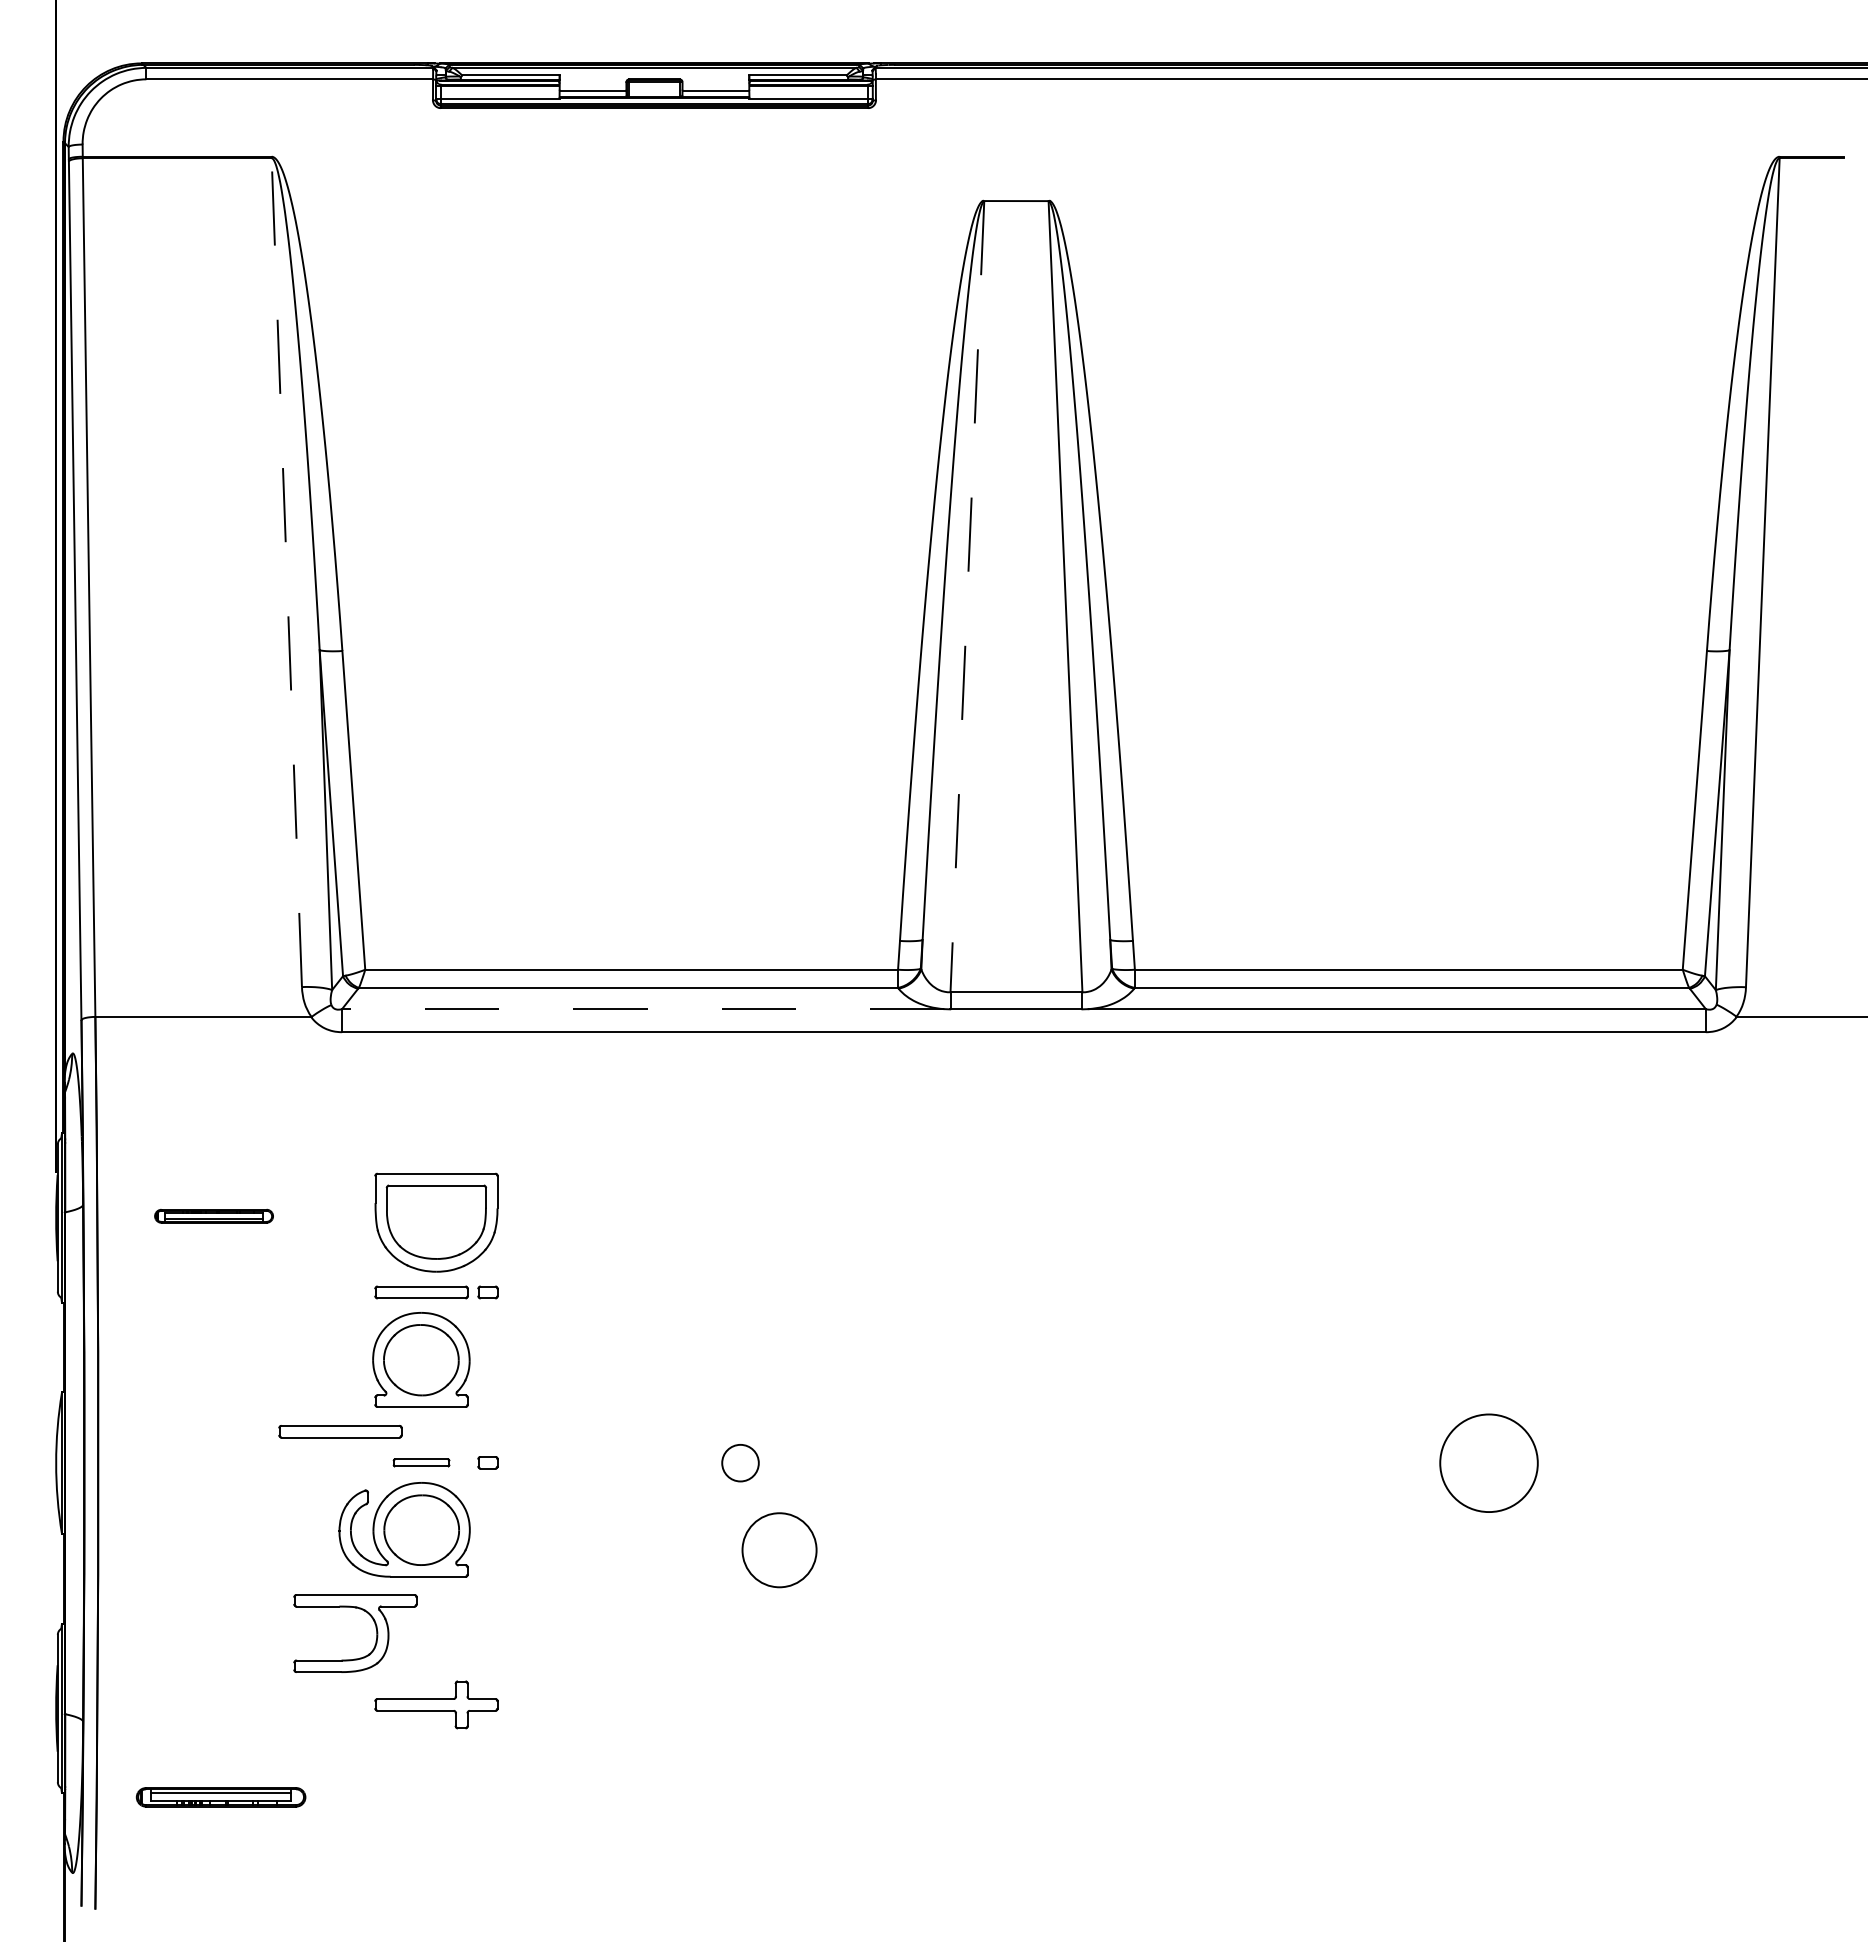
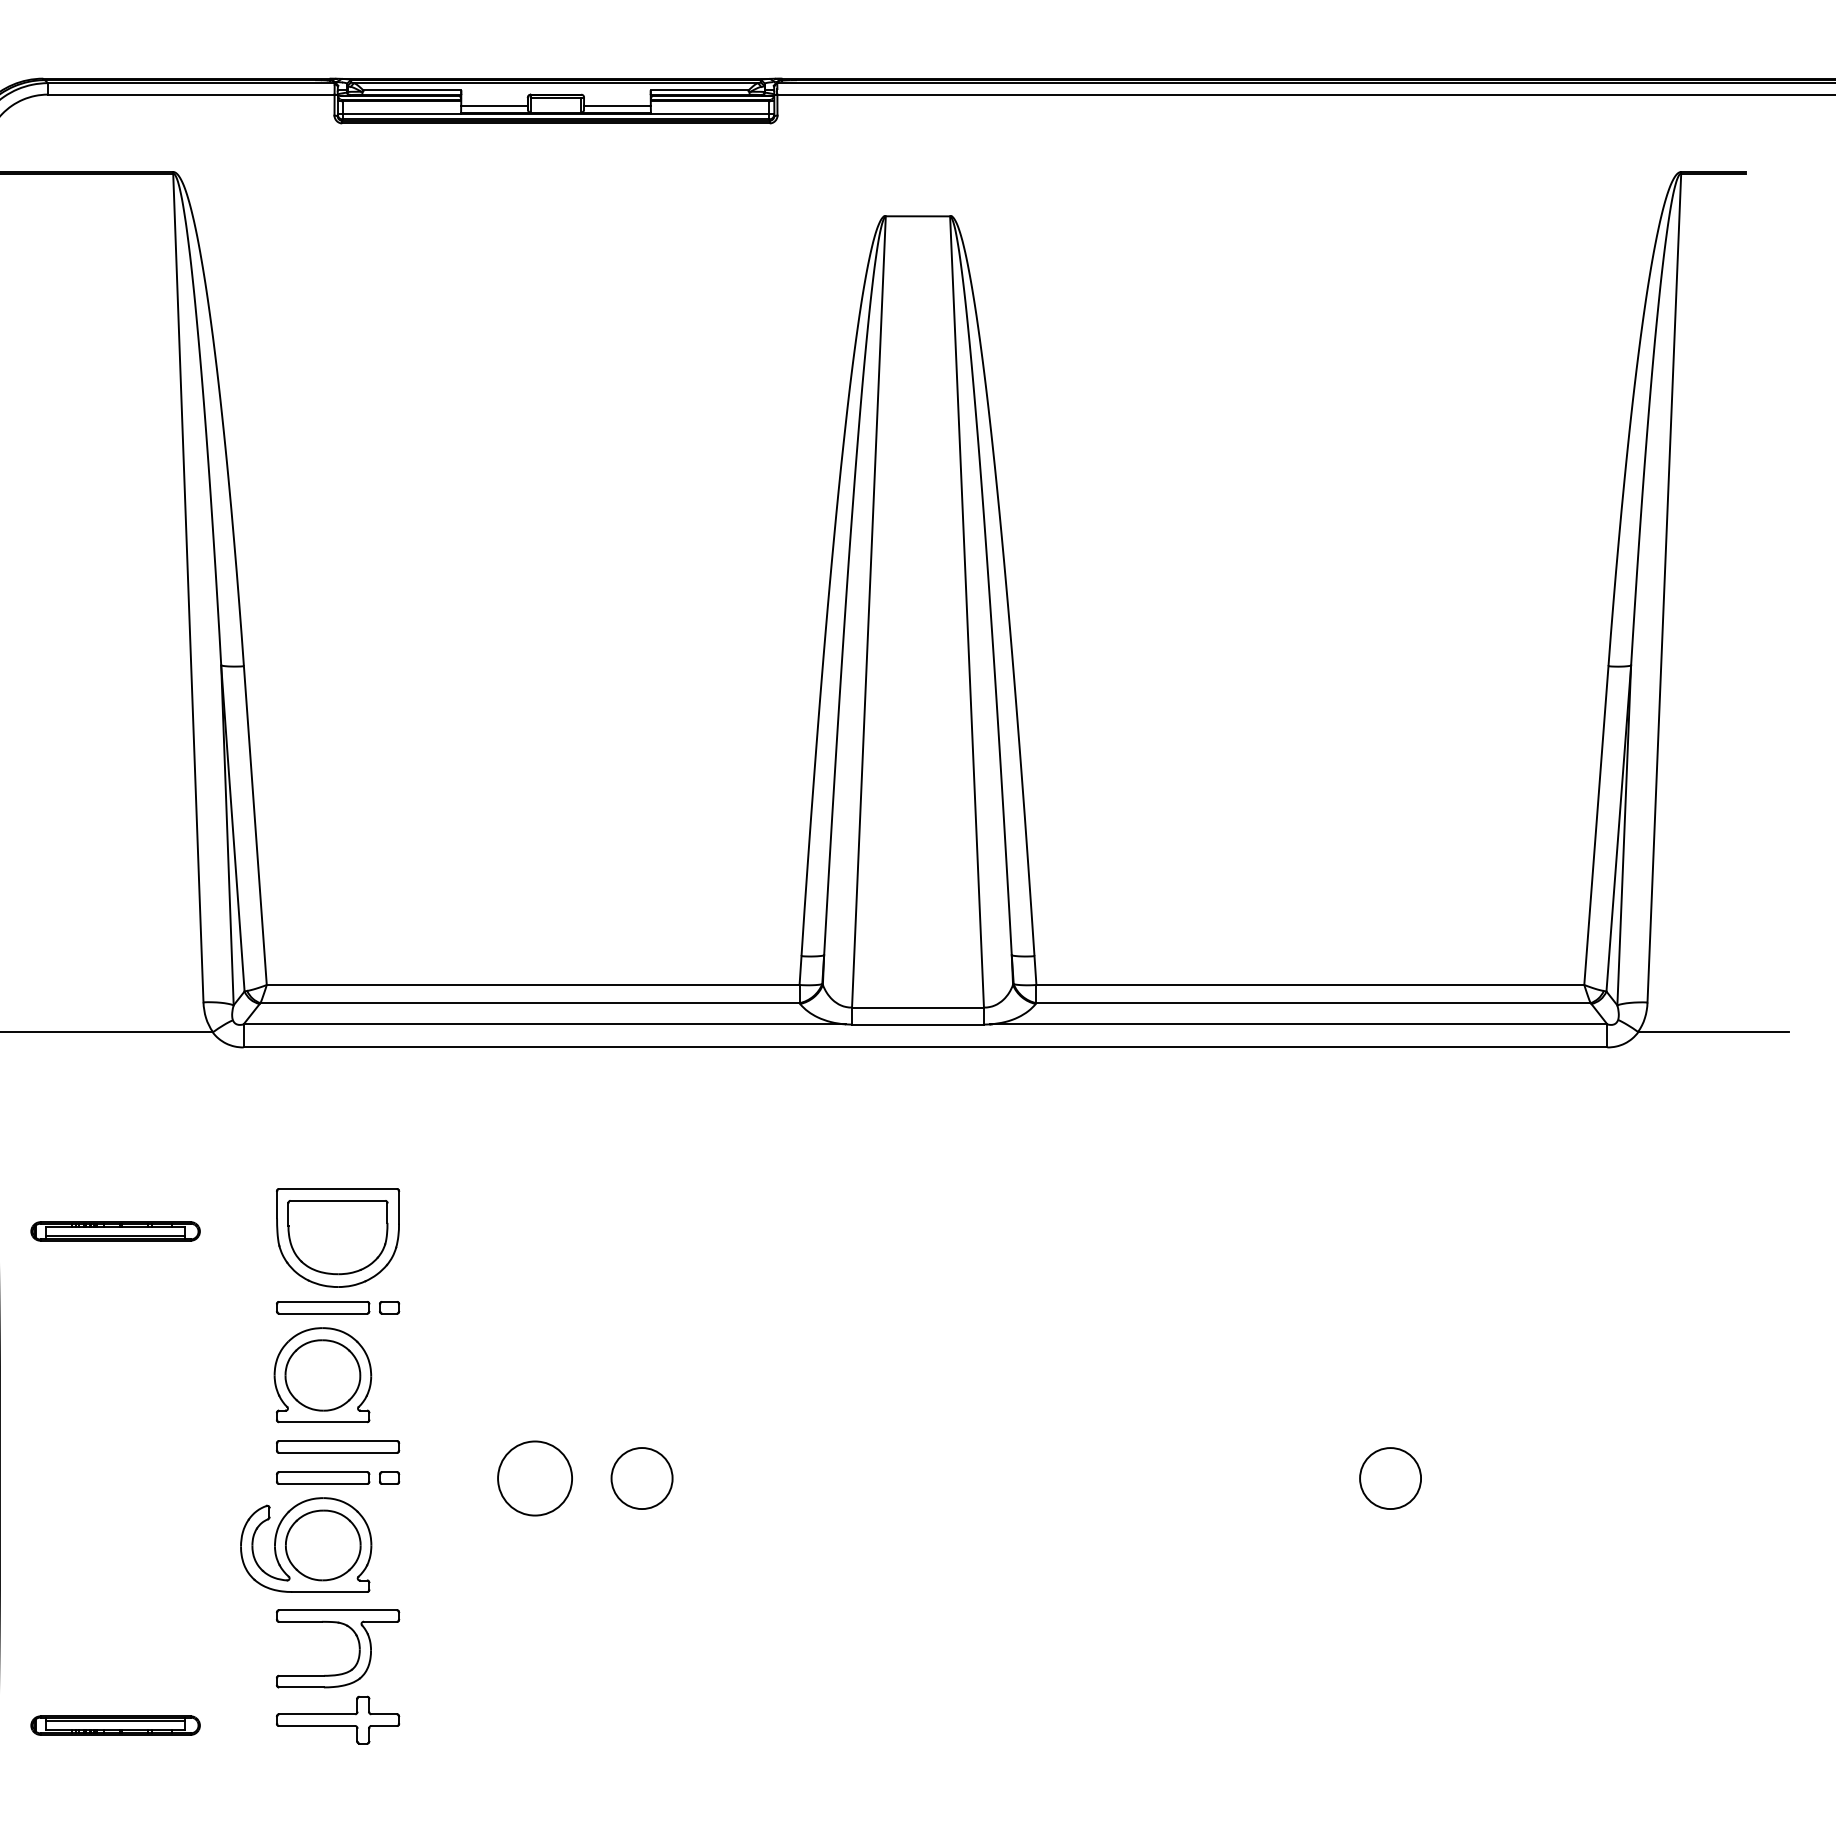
line: (286, 572) -> (188, 587), dashed -> solid
line: (967, 596) -> (869, 611), dashed -> solid
line: (642, 1009) -> (544, 1024), dashed -> solid
part: (213, 1216) -> (115, 1231), size x1.43
part: (340, 1431) -> (338, 1446), moved
part: (421, 1462) -> (323, 1477), size x1.67
circle: (740, 1462) -> (642, 1477), size x1.67
circle: (1488, 1462) -> (1390, 1477), size x0.62
circle: (779, 1550) -> (535, 1478), moved
part: (375, 1628) -> (358, 1643), moved
part: (220, 1797) -> (115, 1725), moved

